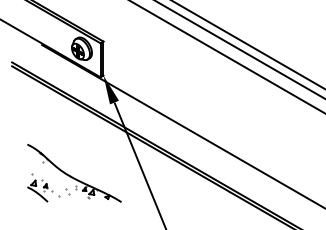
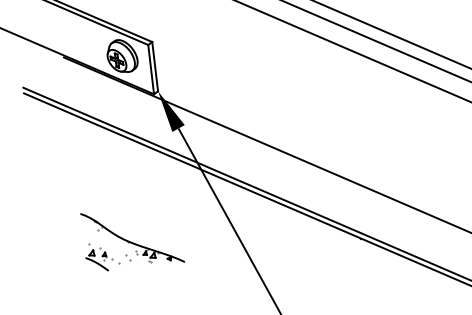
part: (74, 173) -> (132, 238), size x0.71

